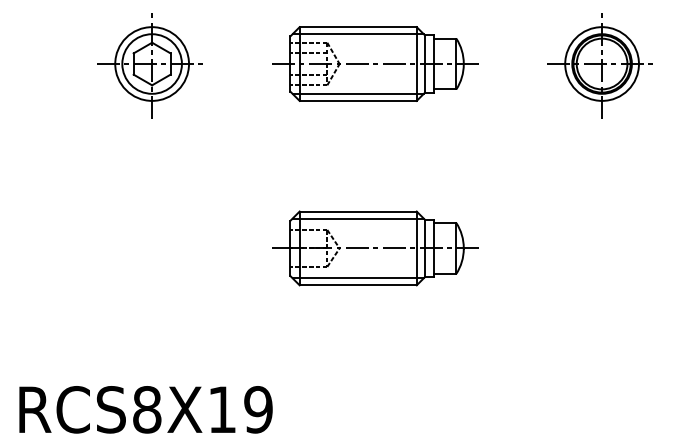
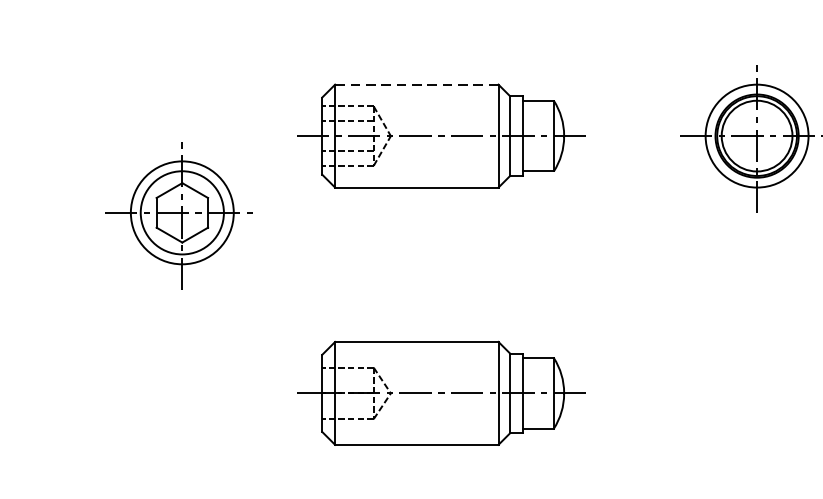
line: (358, 27) -> (417, 85), solid -> dashed
line: (357, 34) -> (415, 94), removed
part: (149, 65) -> (178, 214), moved
line: (357, 93) -> (415, 177), removed
line: (357, 218) -> (415, 351), removed
line: (357, 278) -> (415, 435), removed

